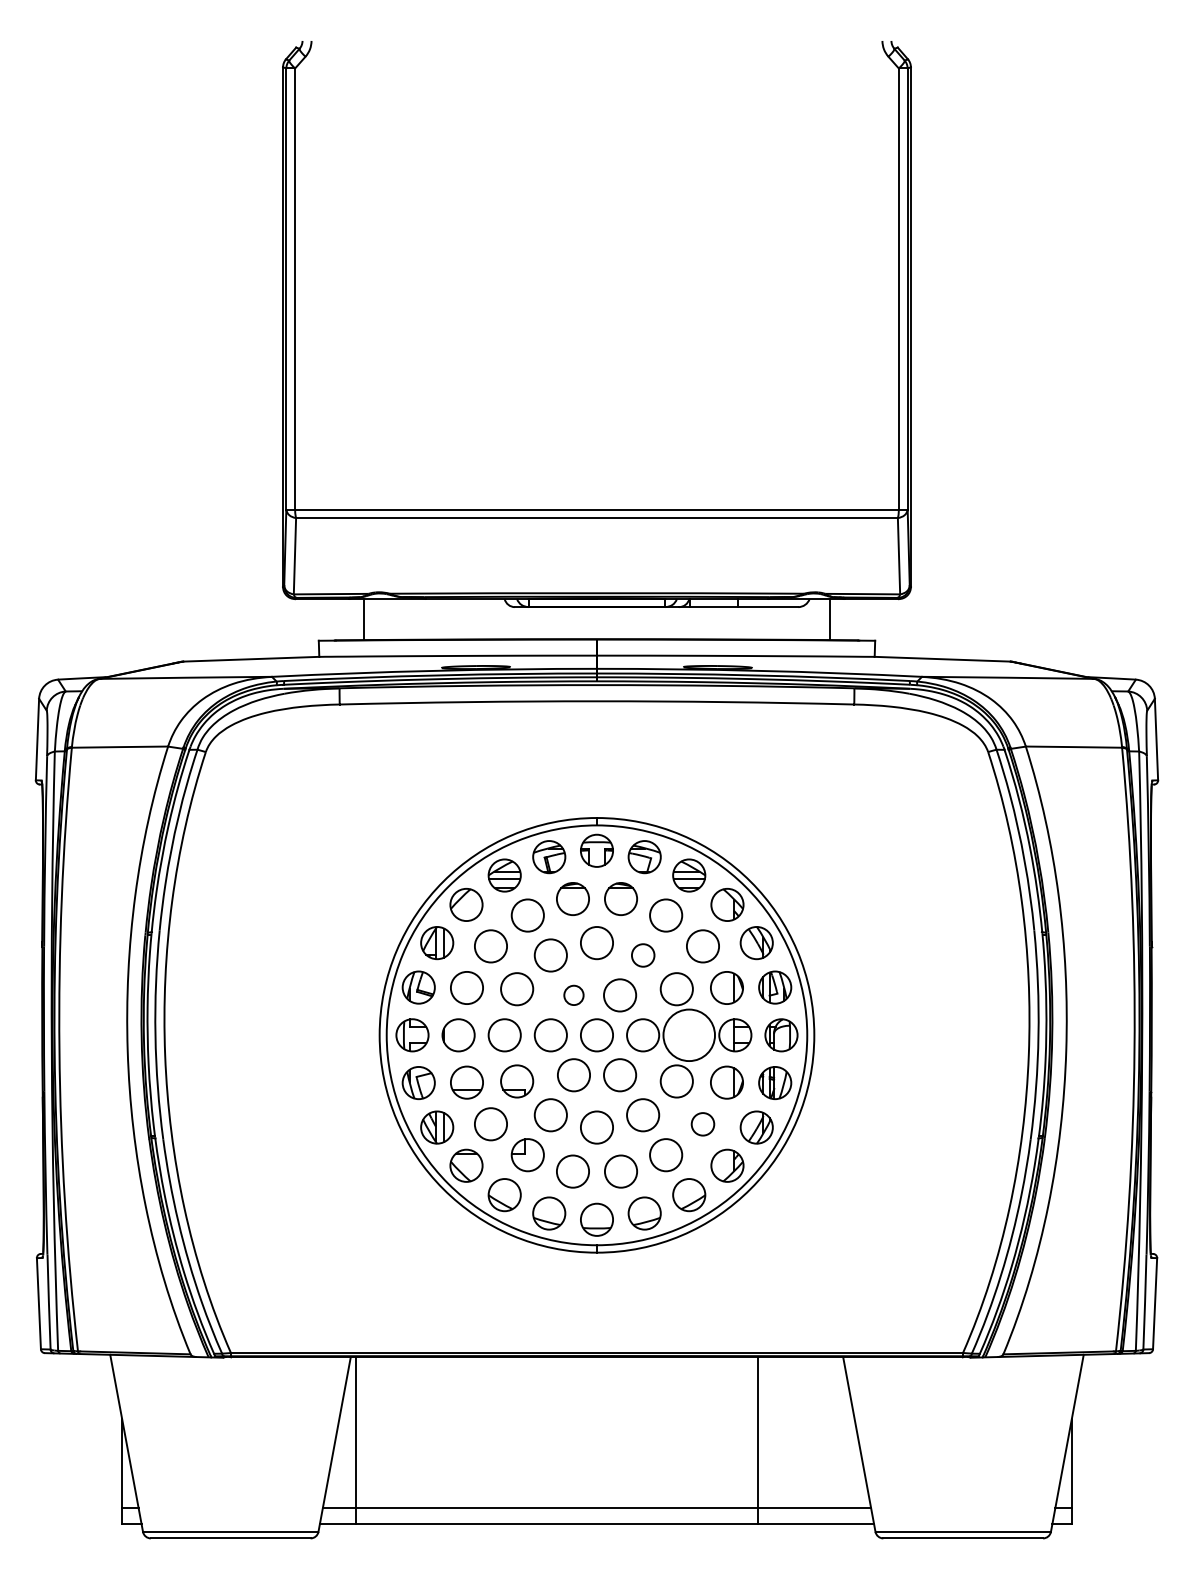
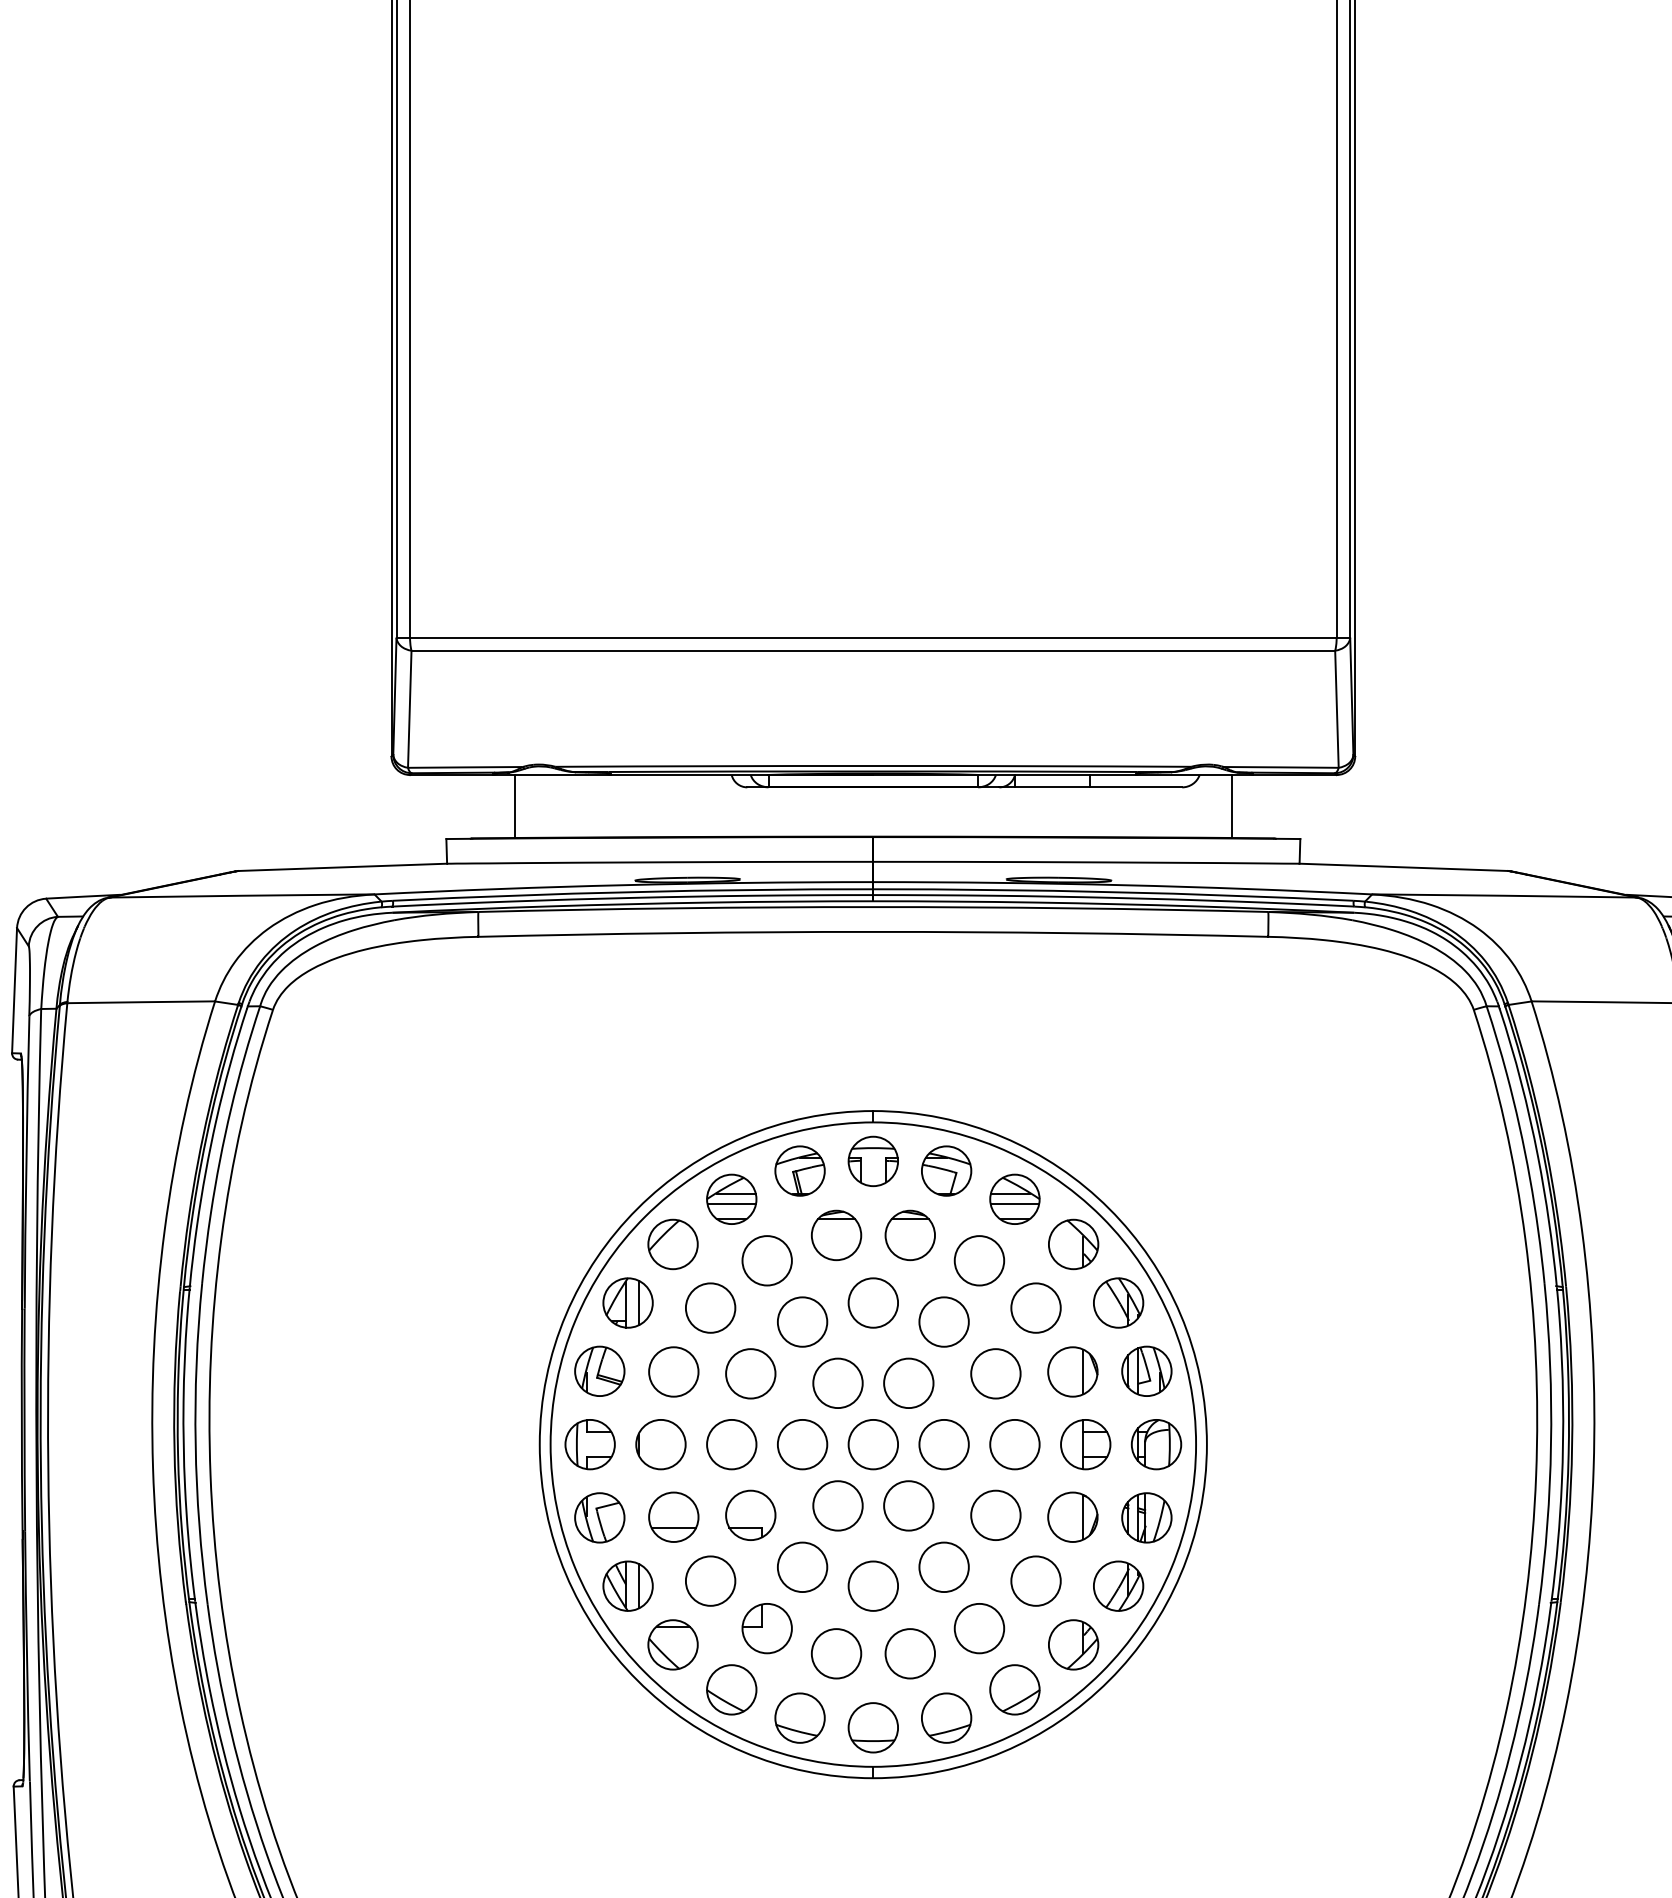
circle: (643, 955) -> (944, 1322), size x1.43
circle: (573, 995) -> (837, 1383), size x1.67
circle: (689, 1035) -> (1015, 1444), size x0.62
circle: (702, 1124) -> (1035, 1581), size x1.43

